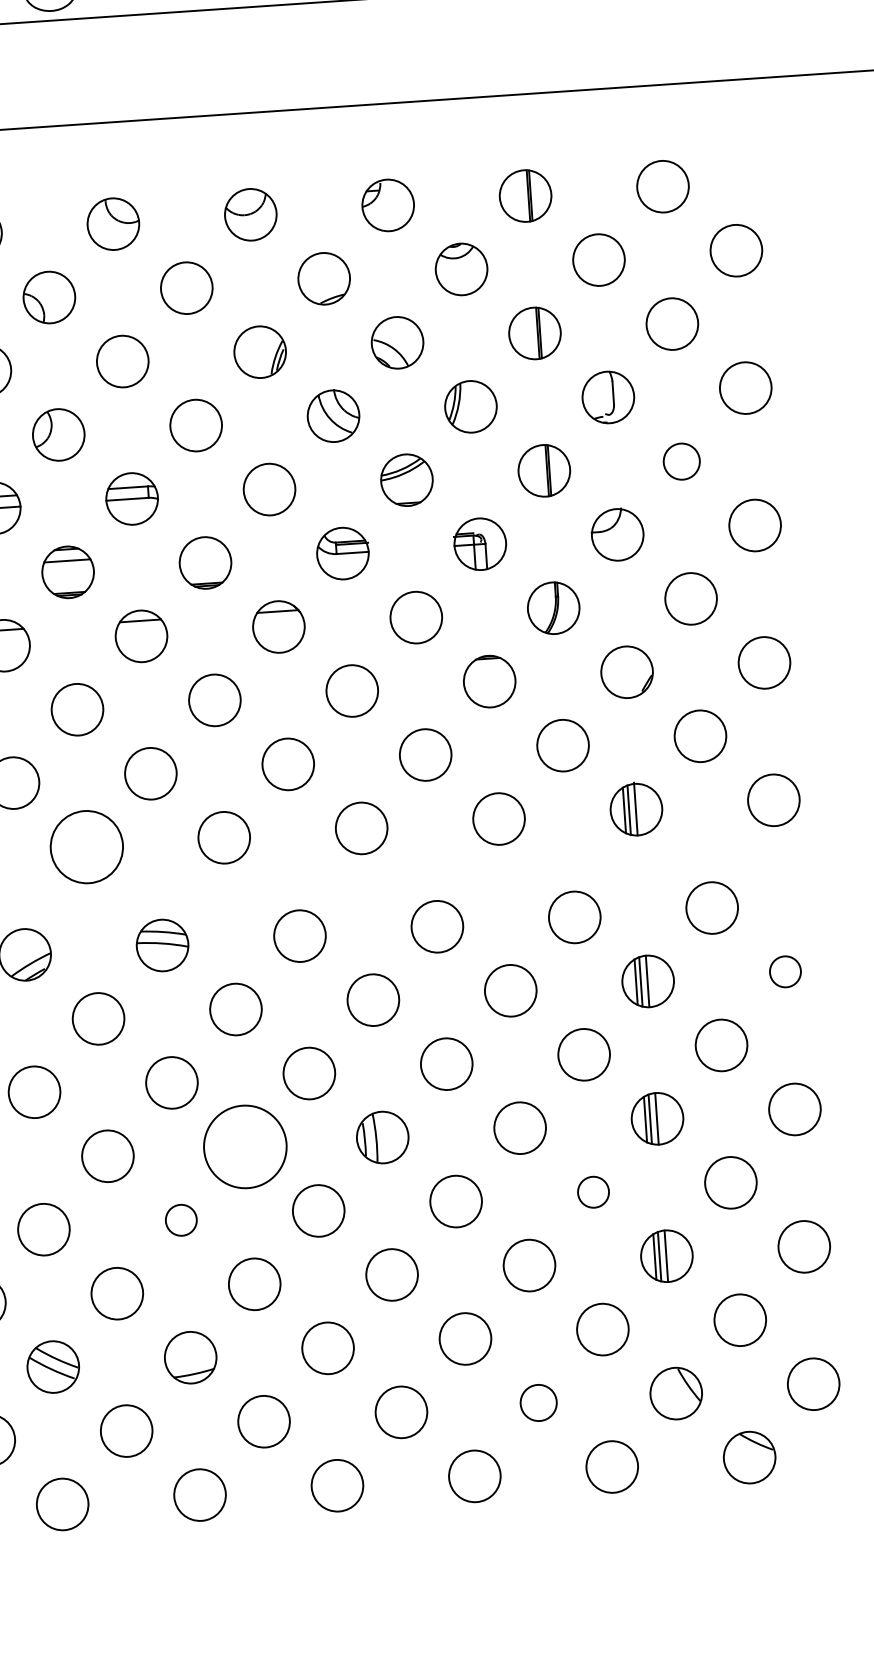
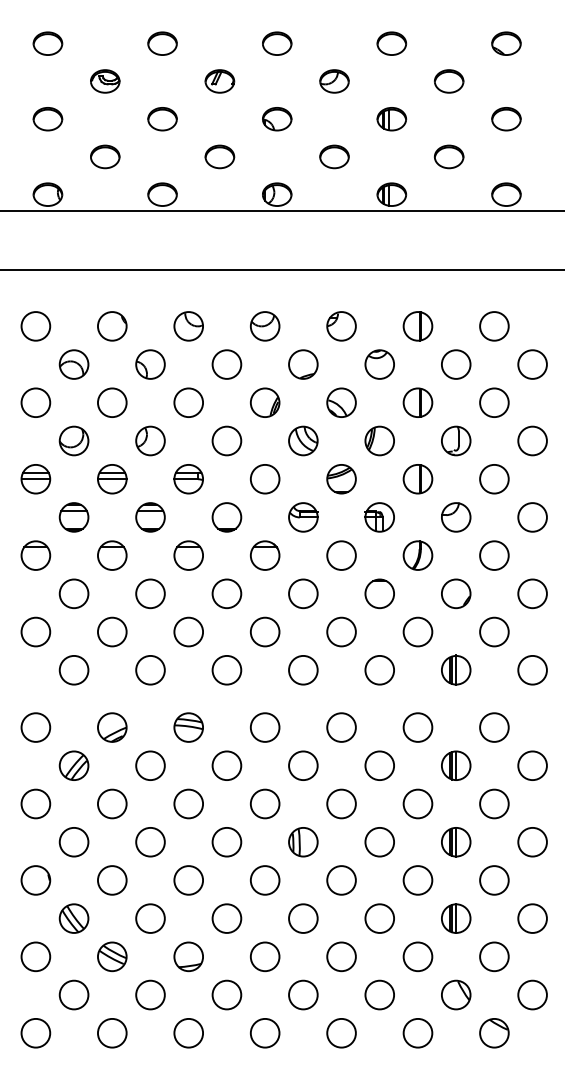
circle: (681, 462) -> (494, 479), size x1.43
circle: (86, 845) -> (150, 669), size x0.71
circle: (785, 971) -> (532, 765), size x1.67
circle: (244, 1145) -> (226, 841), size x0.62
circle: (592, 1192) -> (417, 880), size x1.67
circle: (180, 1220) -> (188, 880), size x1.67
circle: (538, 1402) -> (379, 994), size x1.43

